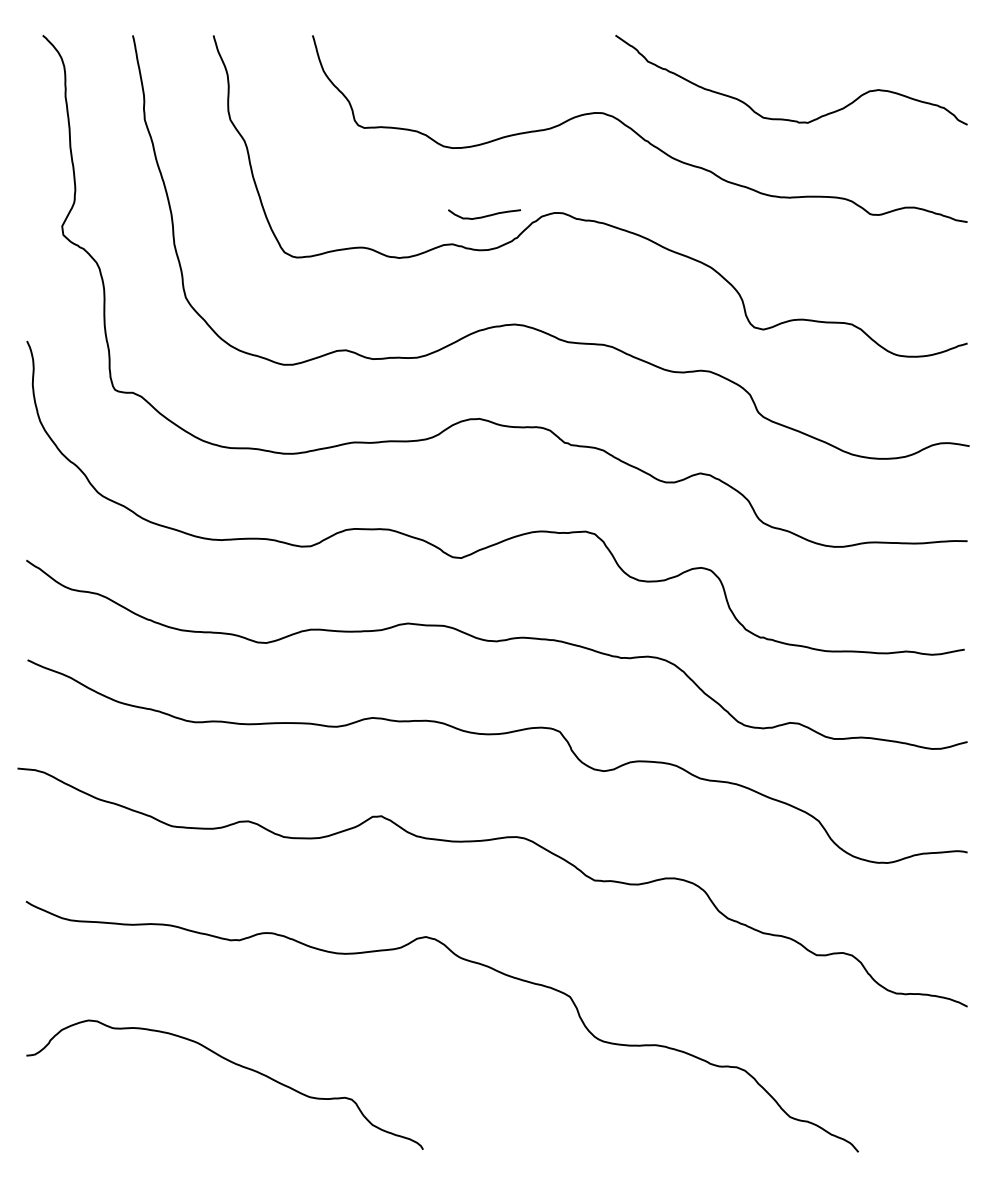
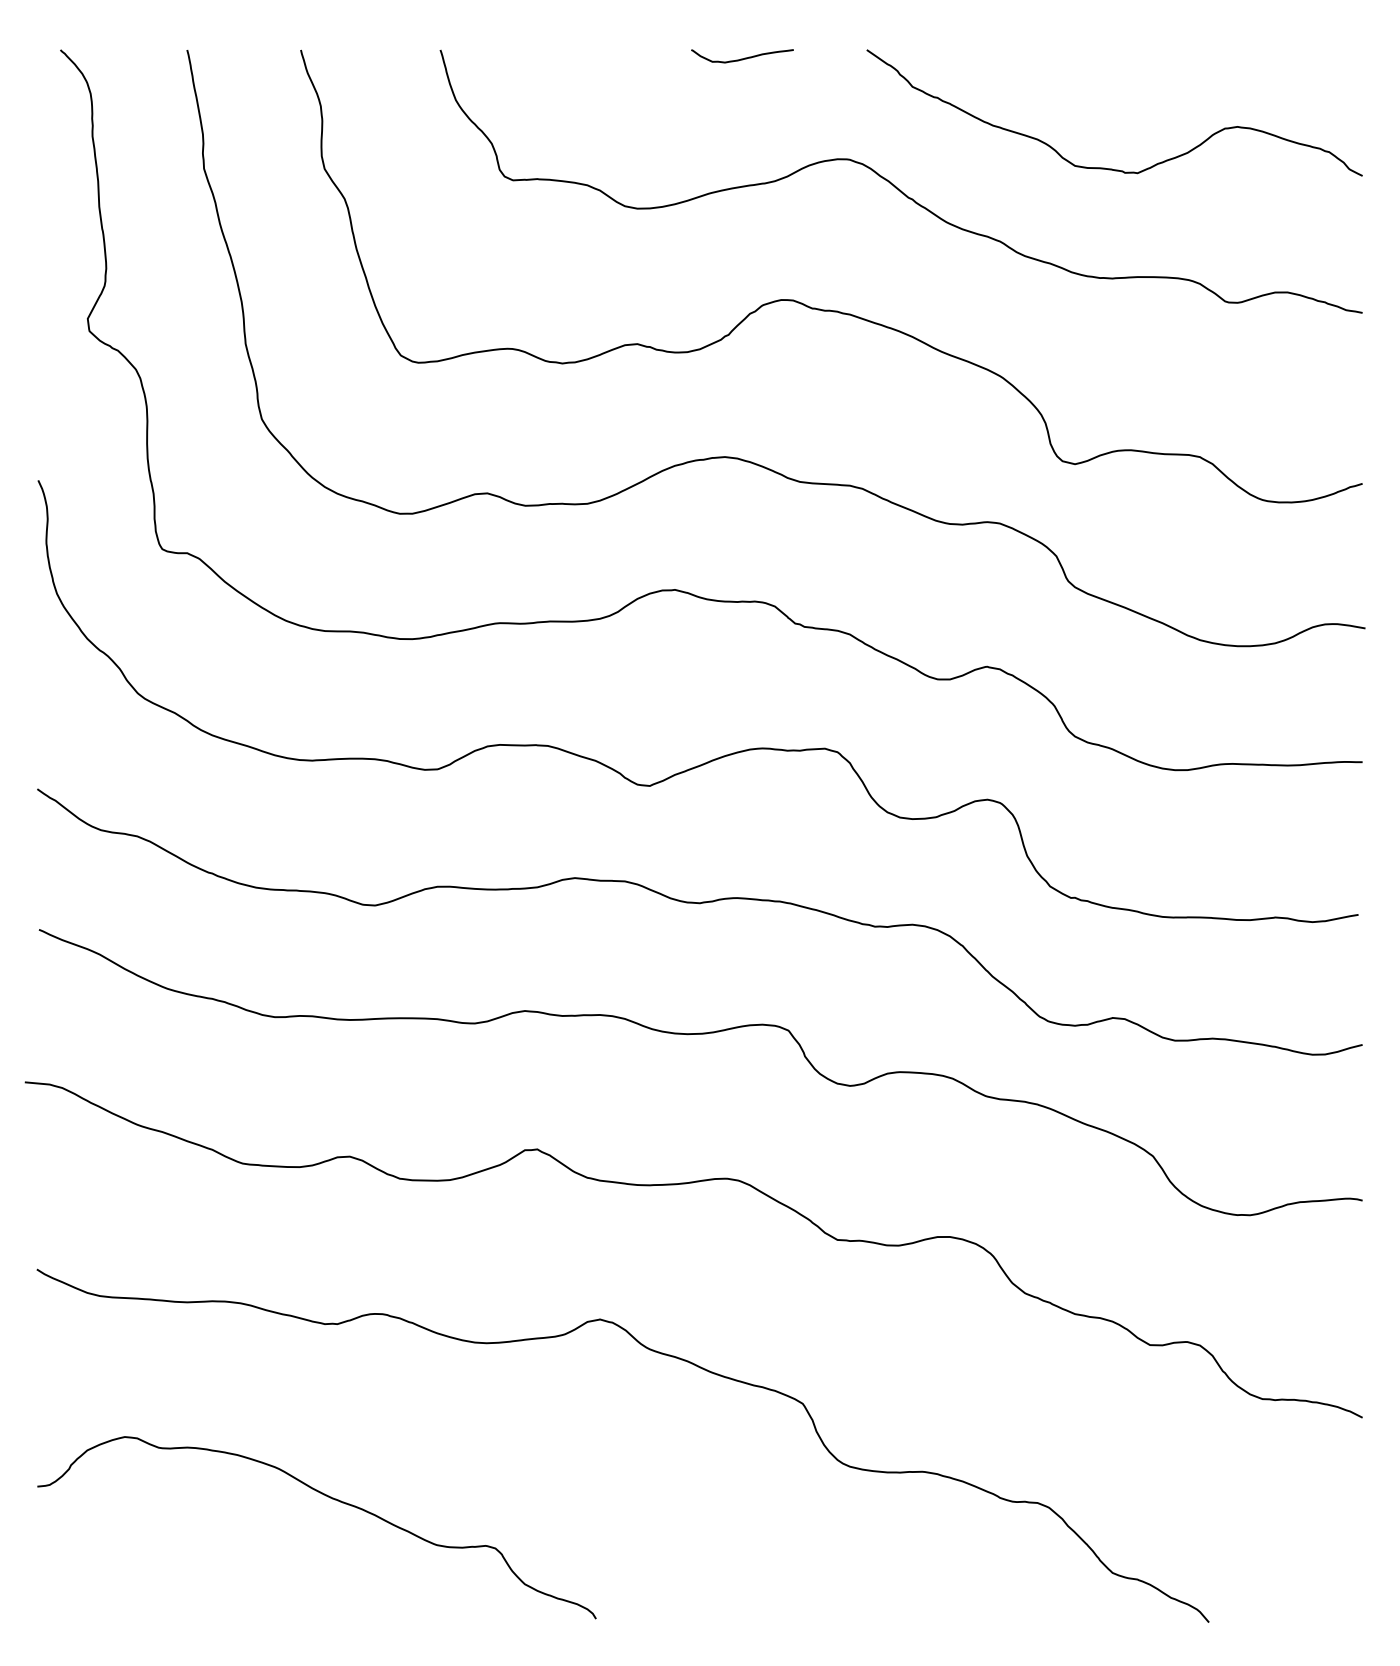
curve: (484, 216) -> (742, 58), moved

